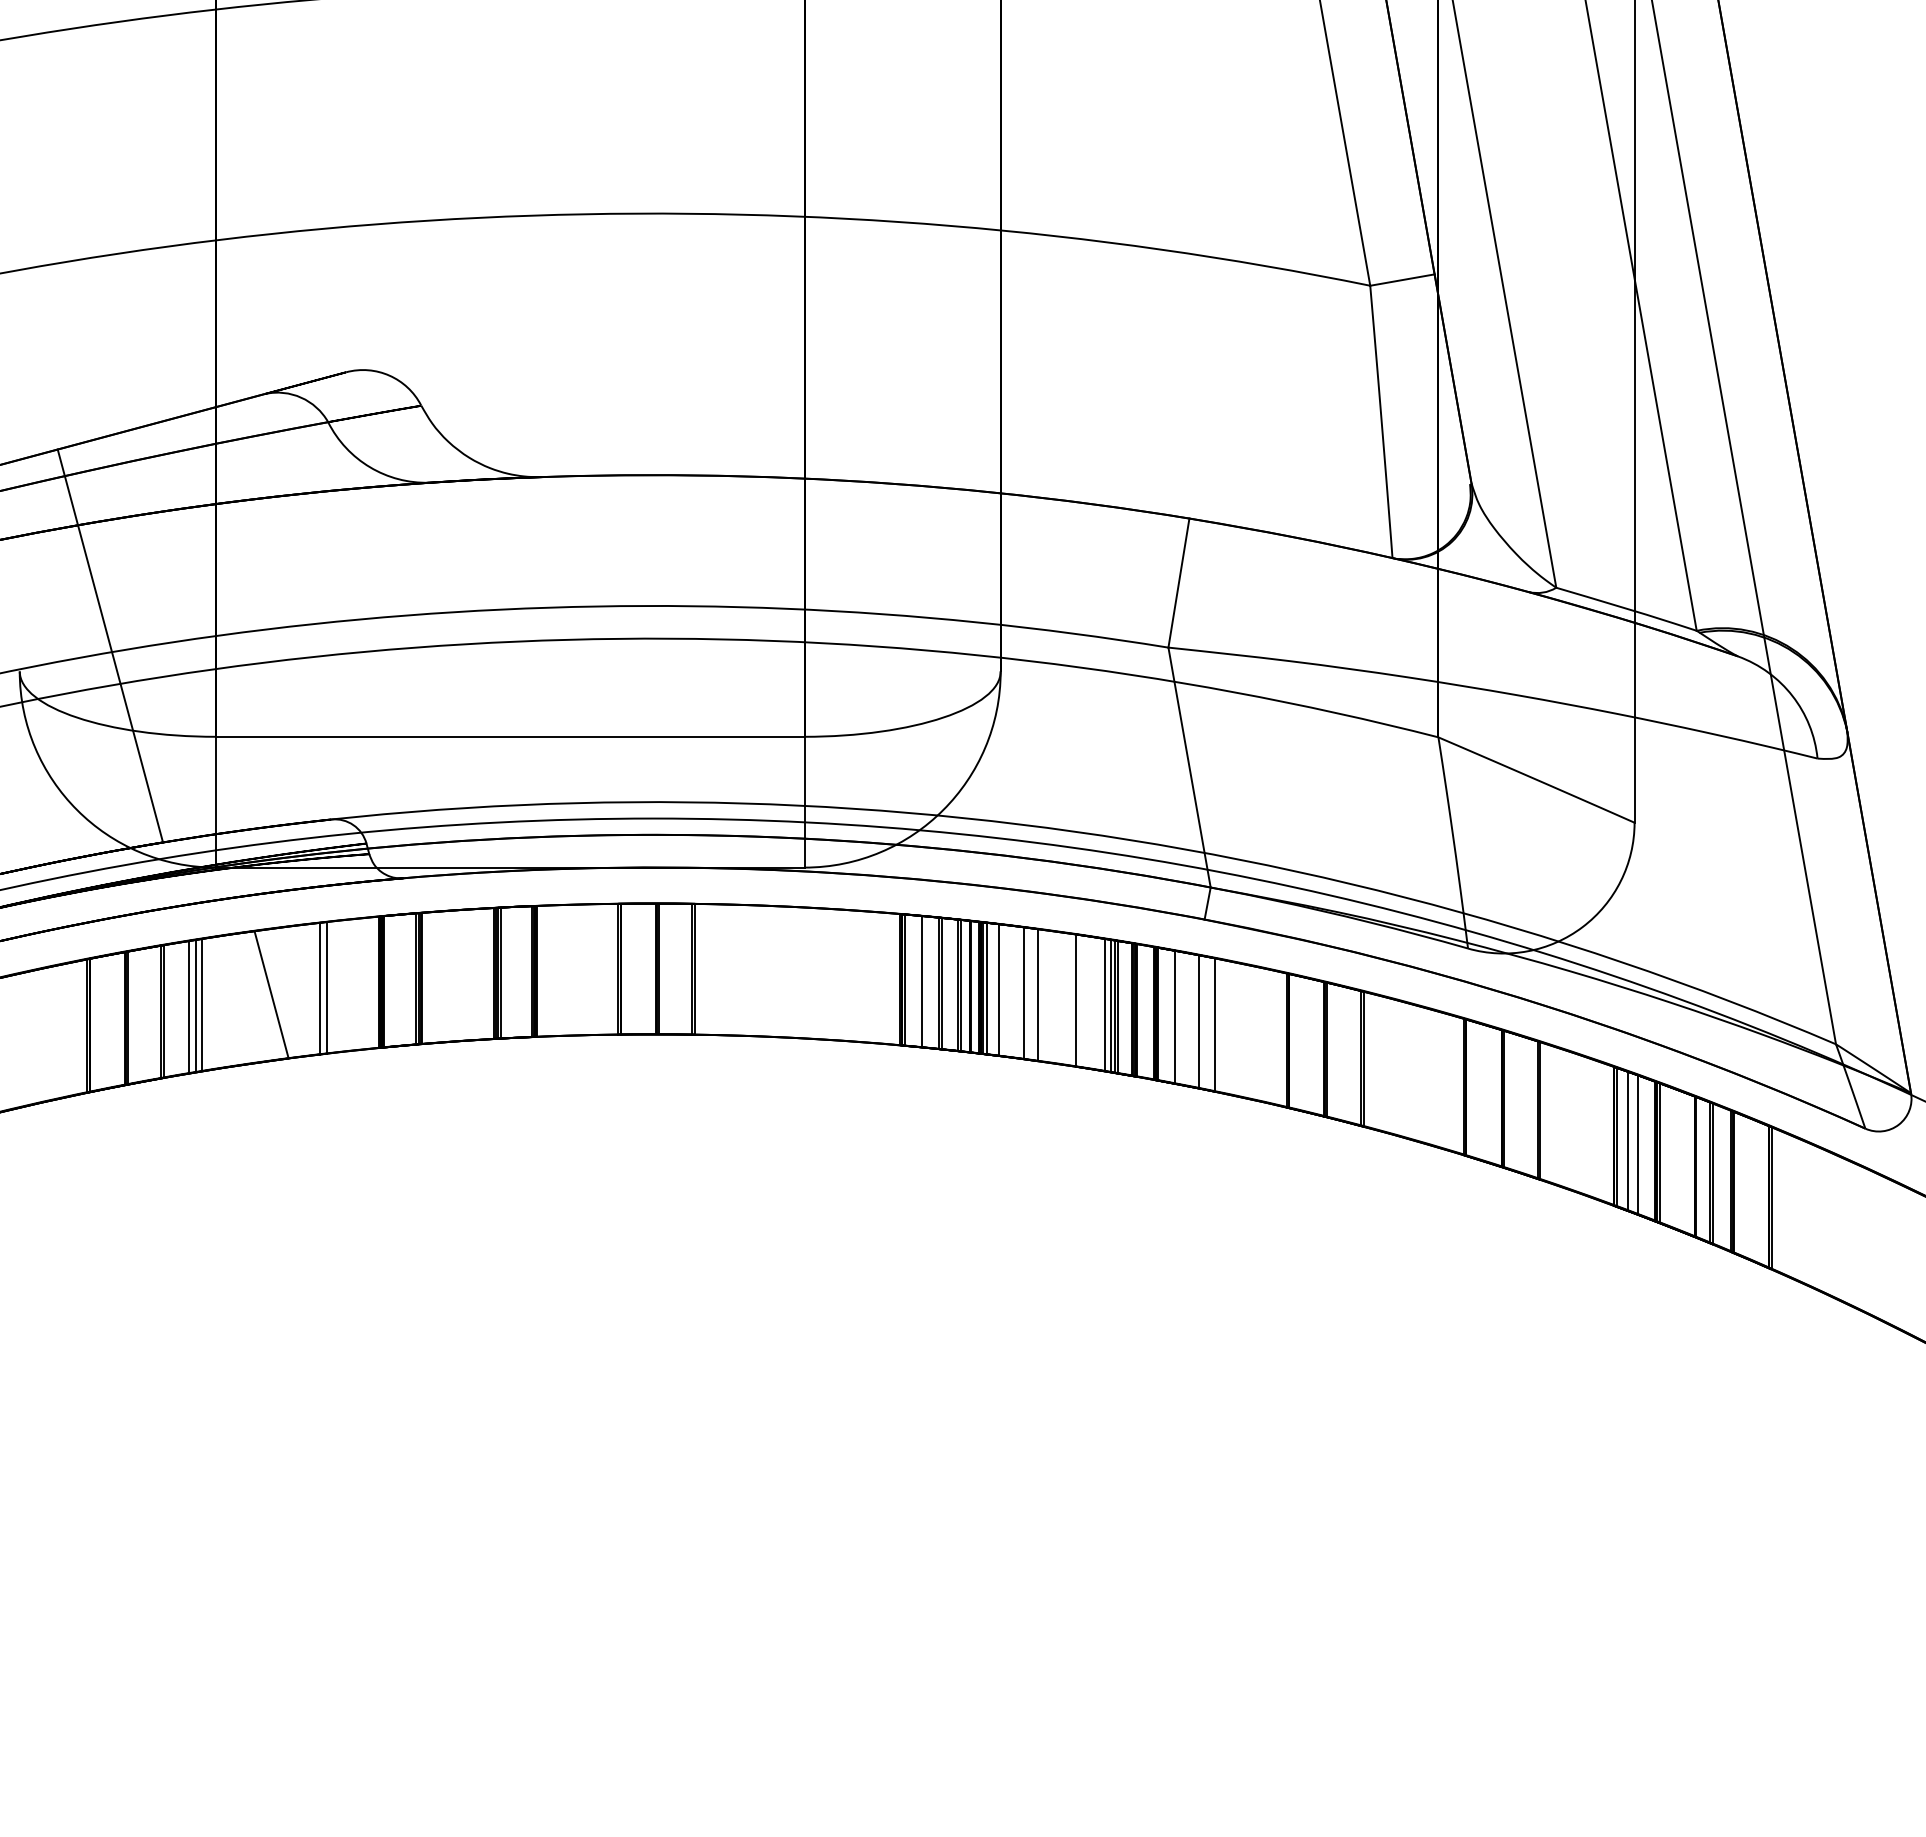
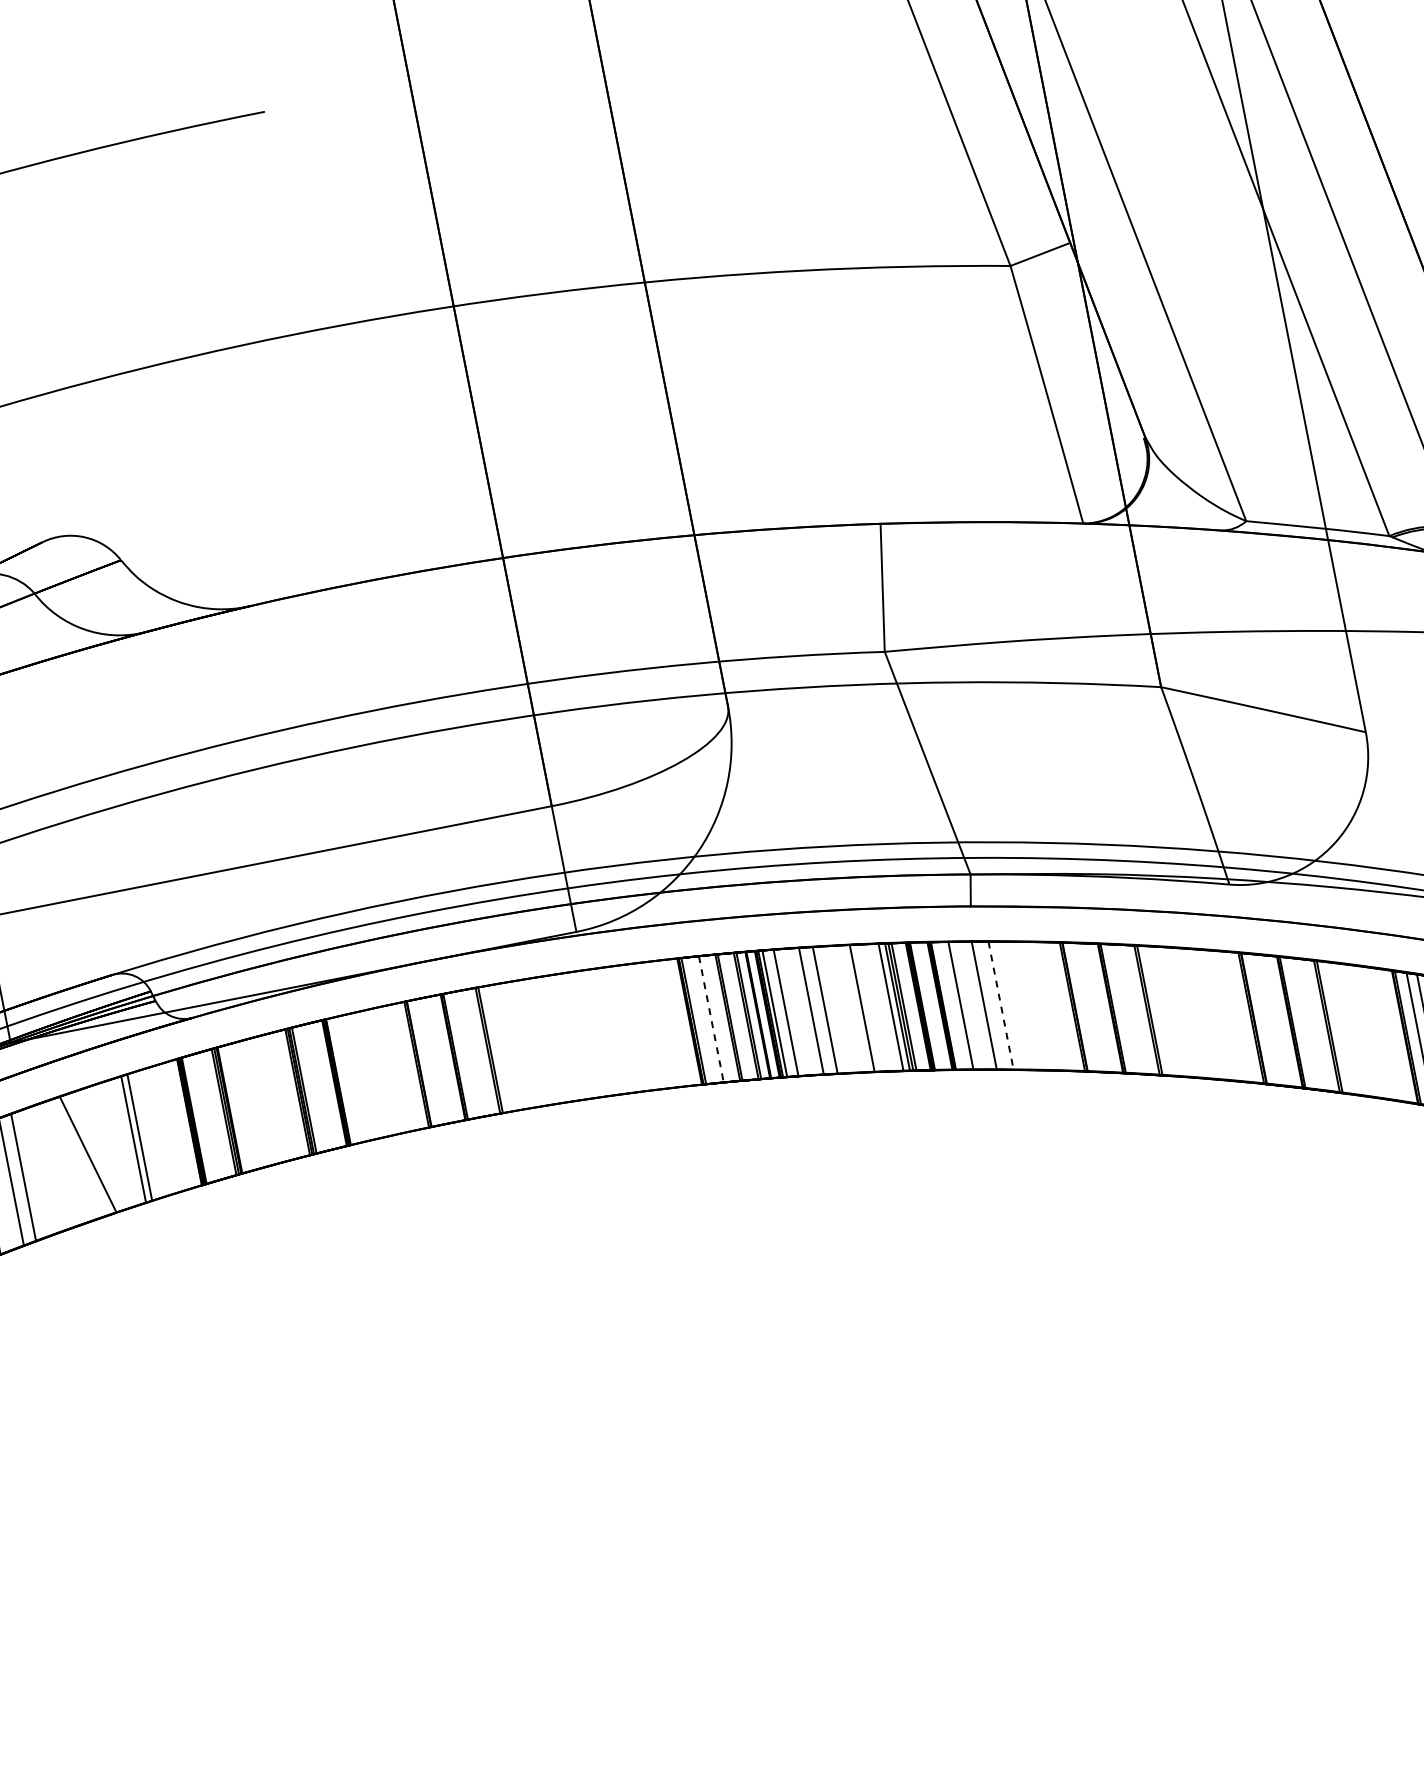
line: (922, 981) -> (711, 1019), solid -> dashed
line: (195, 1005) -> (17, 1179), removed
line: (1215, 1025) -> (1001, 1006), solid -> dashed

